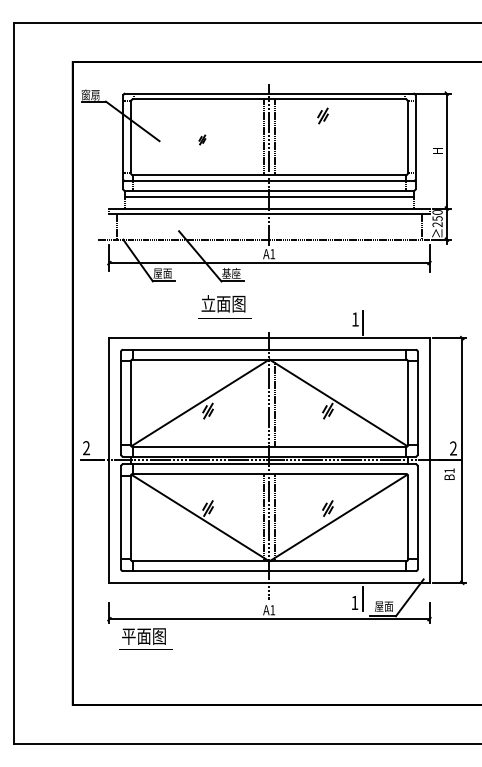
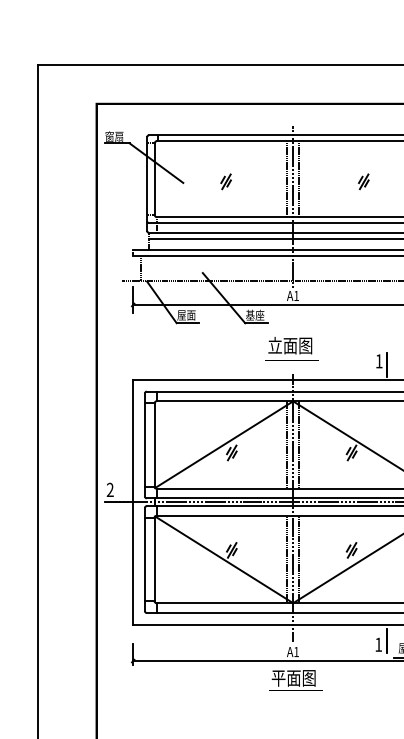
part: (322, 115) -> (363, 181), moved
part: (202, 139) -> (226, 181), size x1.67
text: (224, 306) -> (291, 348), moved
line: (263, 402) -> (287, 444), added
text: (145, 638) -> (295, 680), moved

